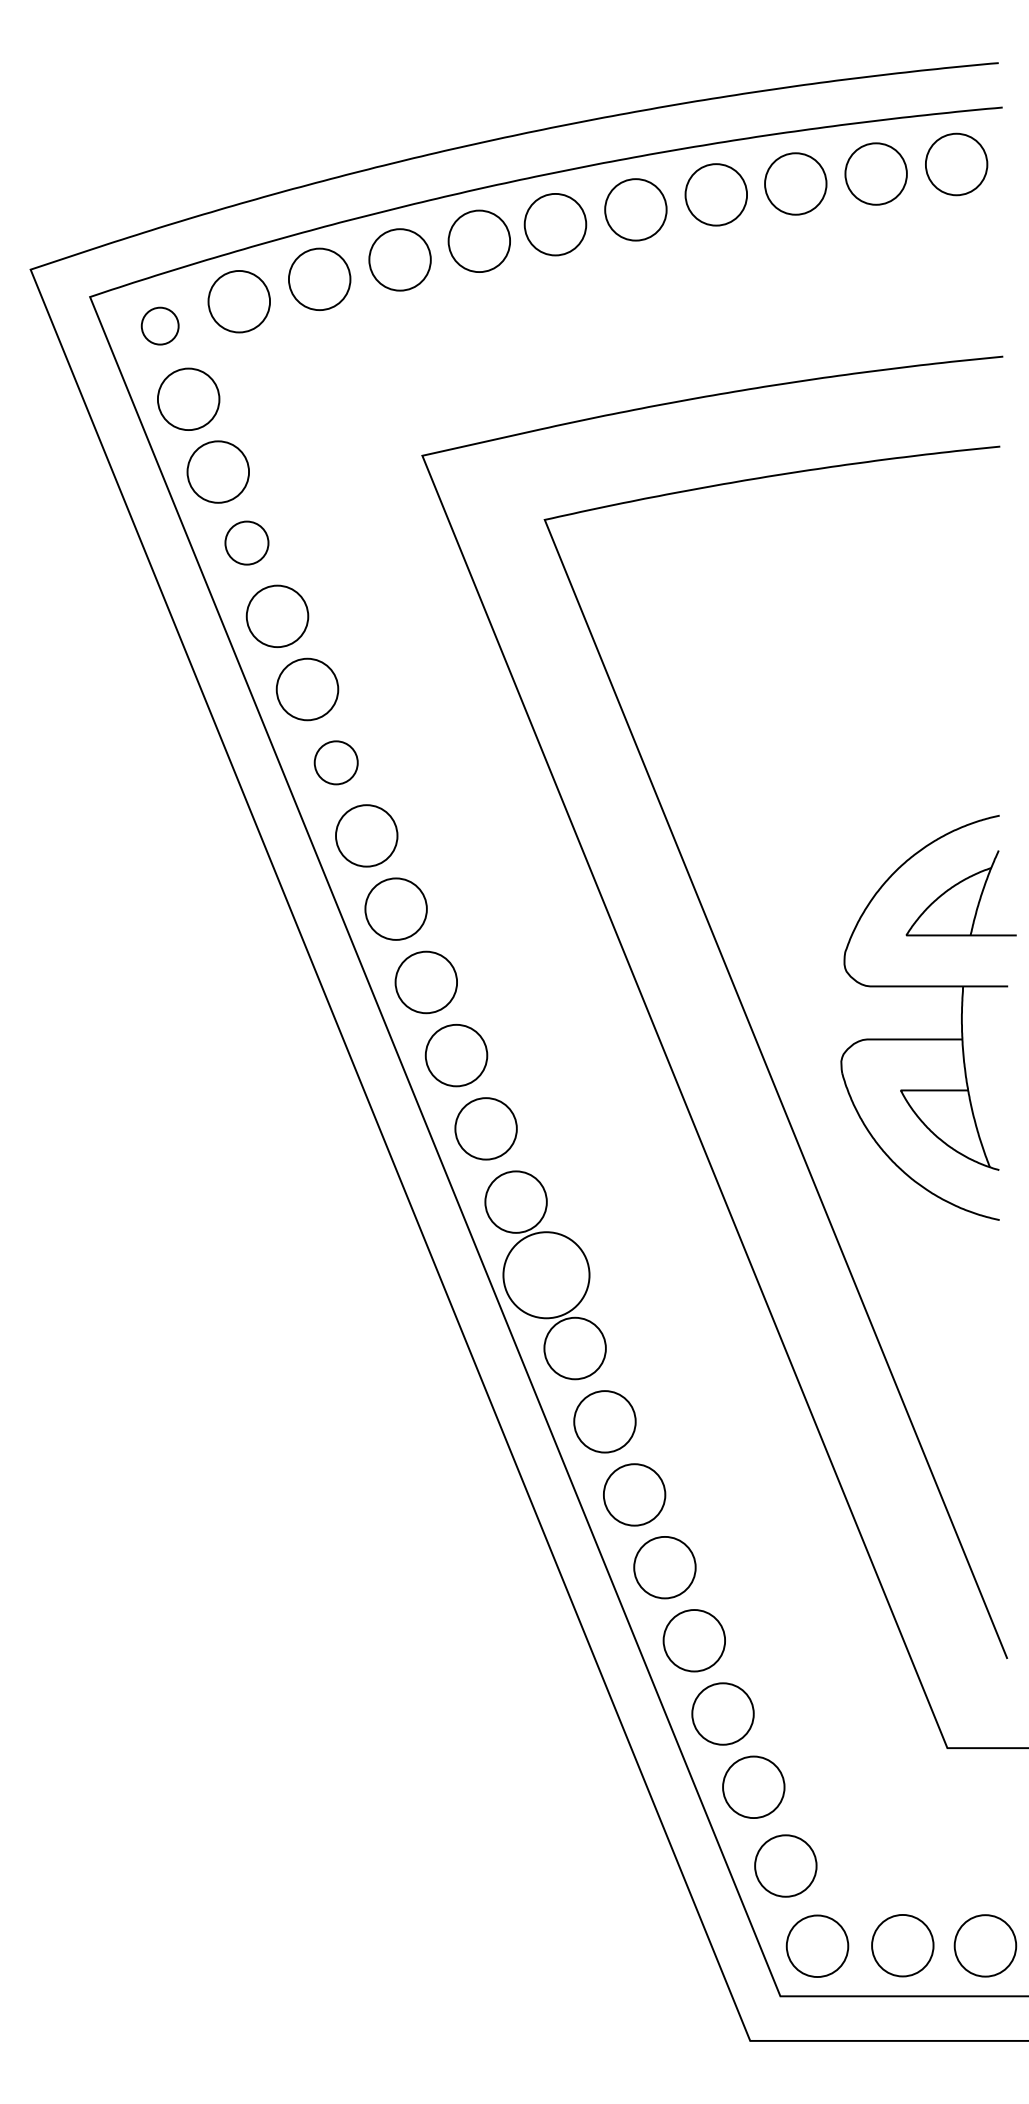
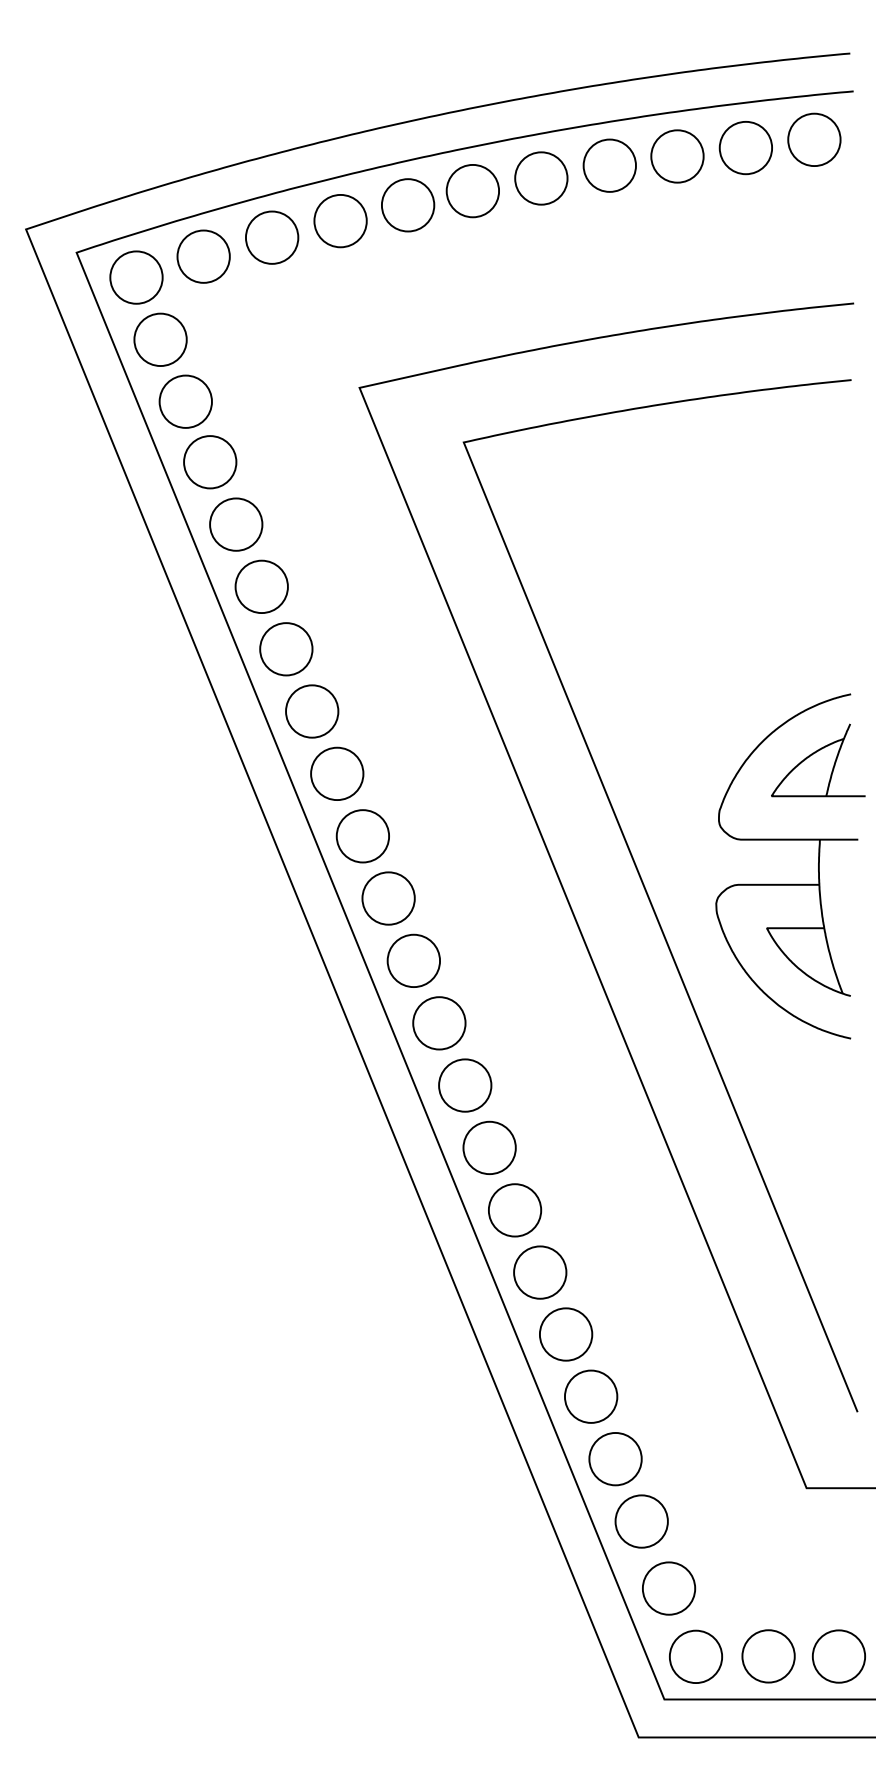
circle: (159, 325) -> (135, 276), size x1.67
circle: (246, 542) -> (209, 461), size x1.43
circle: (335, 762) -> (285, 649), size x1.43
circle: (546, 1274) -> (465, 1084), size x0.71

